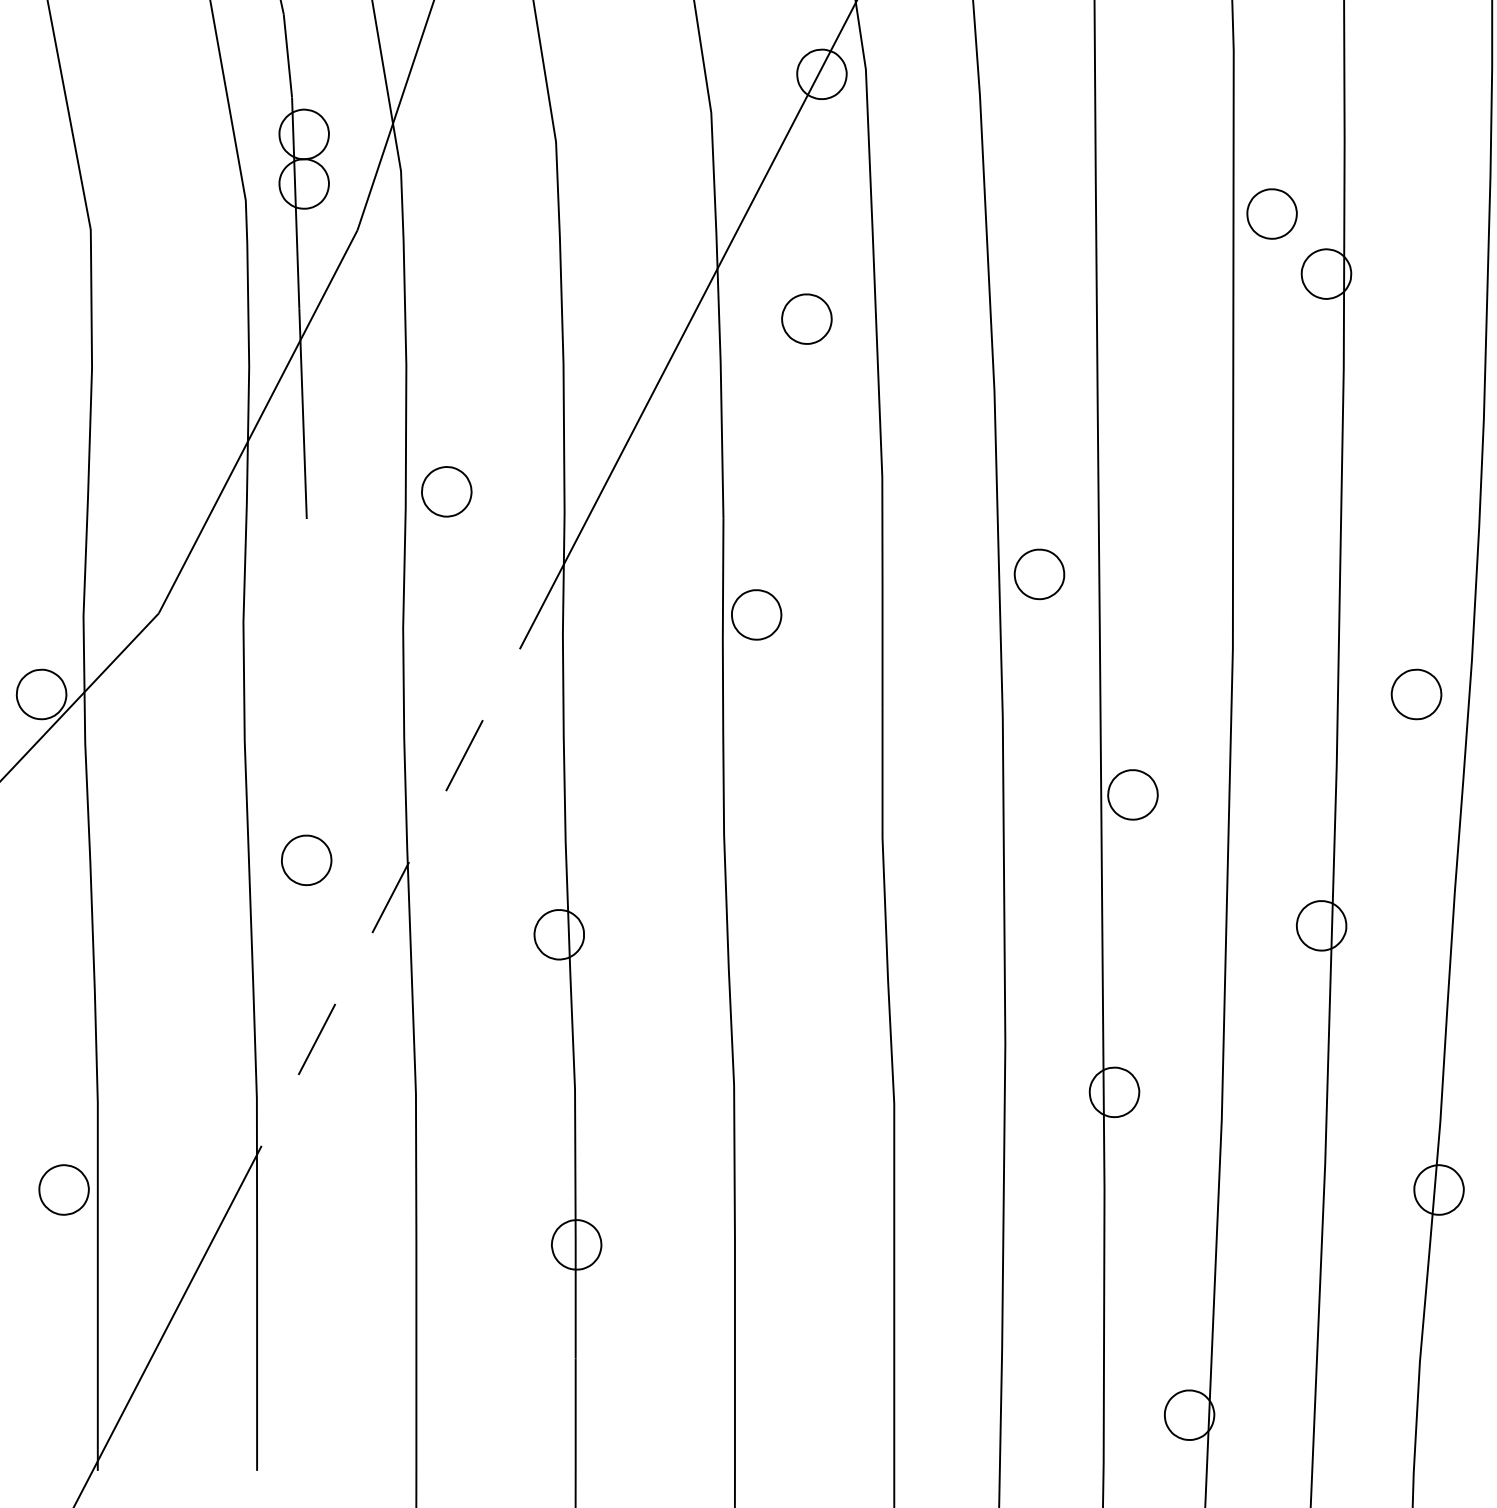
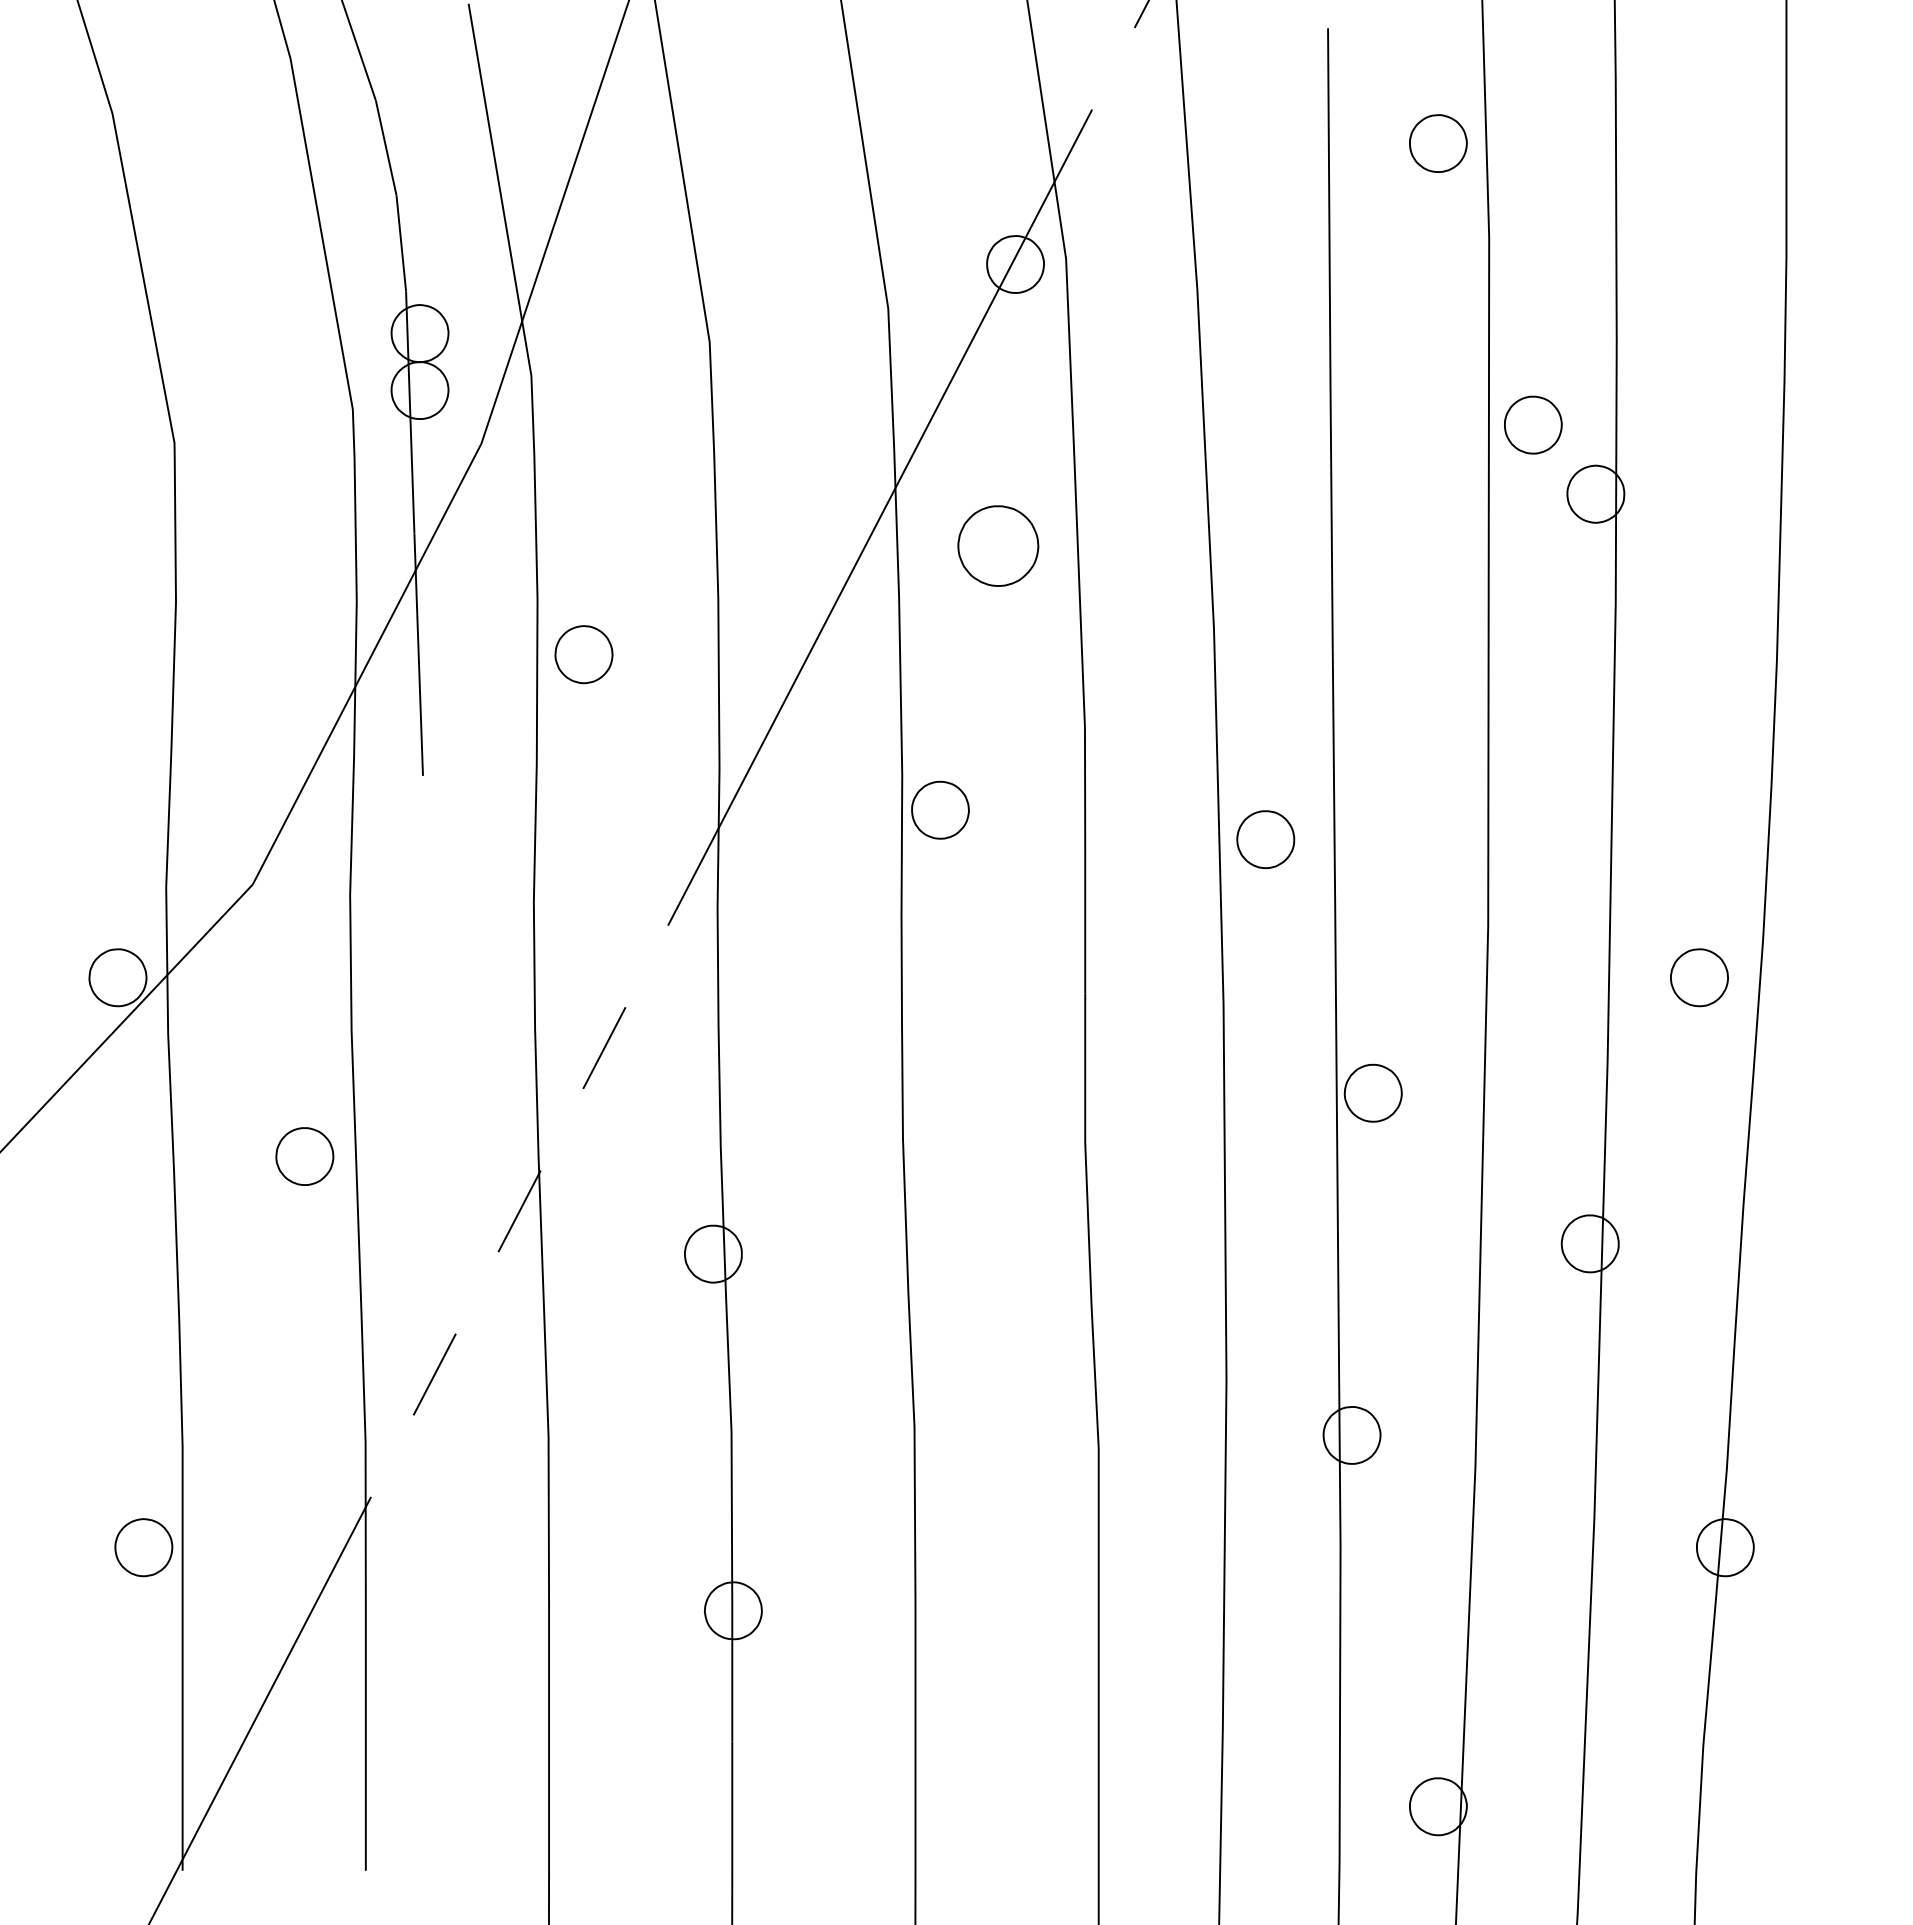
part: (806, 318) -> (997, 545), size x1.4
part: (446, 491) -> (583, 654), moved
part: (756, 614) -> (940, 809), moved
part: (306, 860) -> (304, 1156), moved

